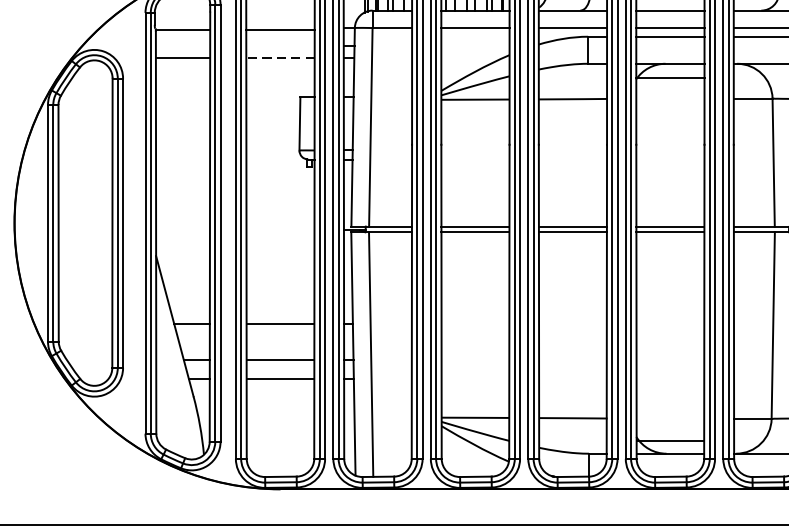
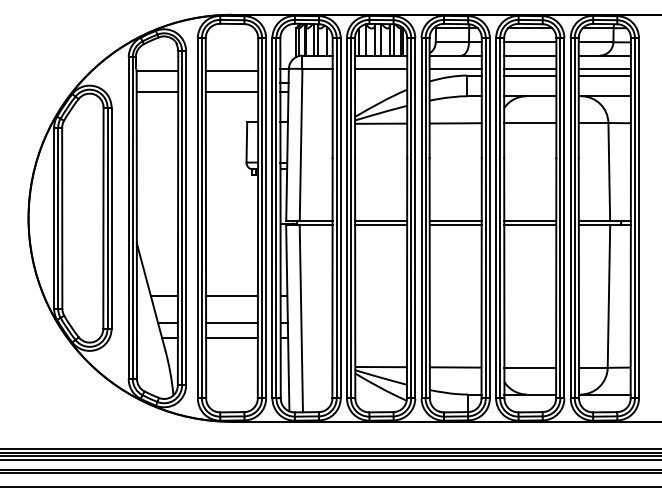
line: (279, 58) -> (231, 92), dashed -> solid
line: (670, 77) -> (530, 122), moved
line: (670, 440) -> (530, 367), moved

